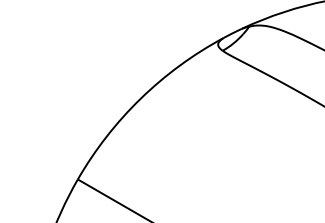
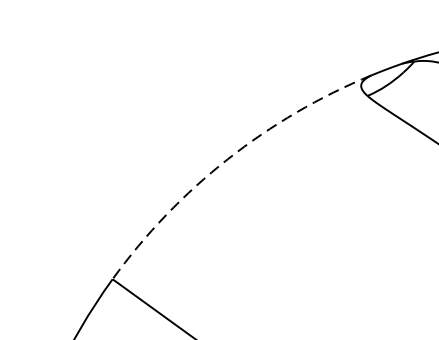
arc: (140, 98) -> (227, 159), solid -> dashed

